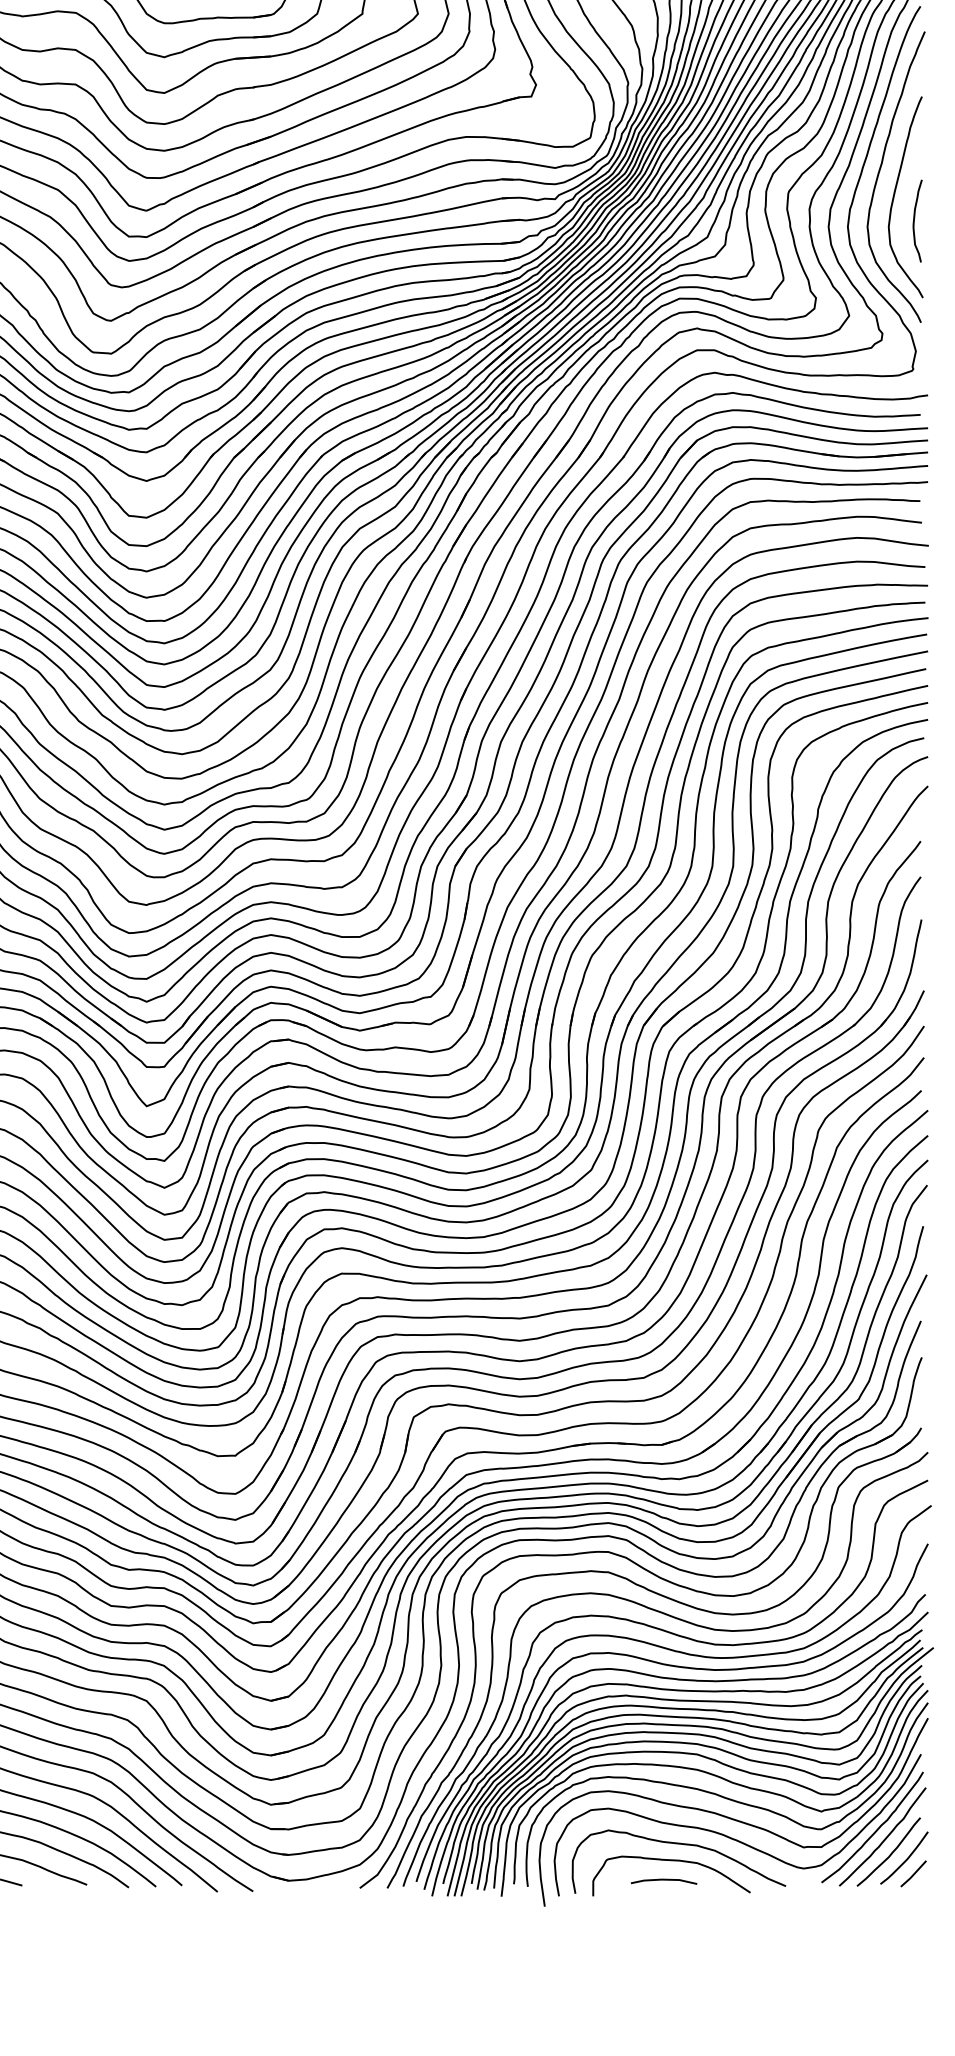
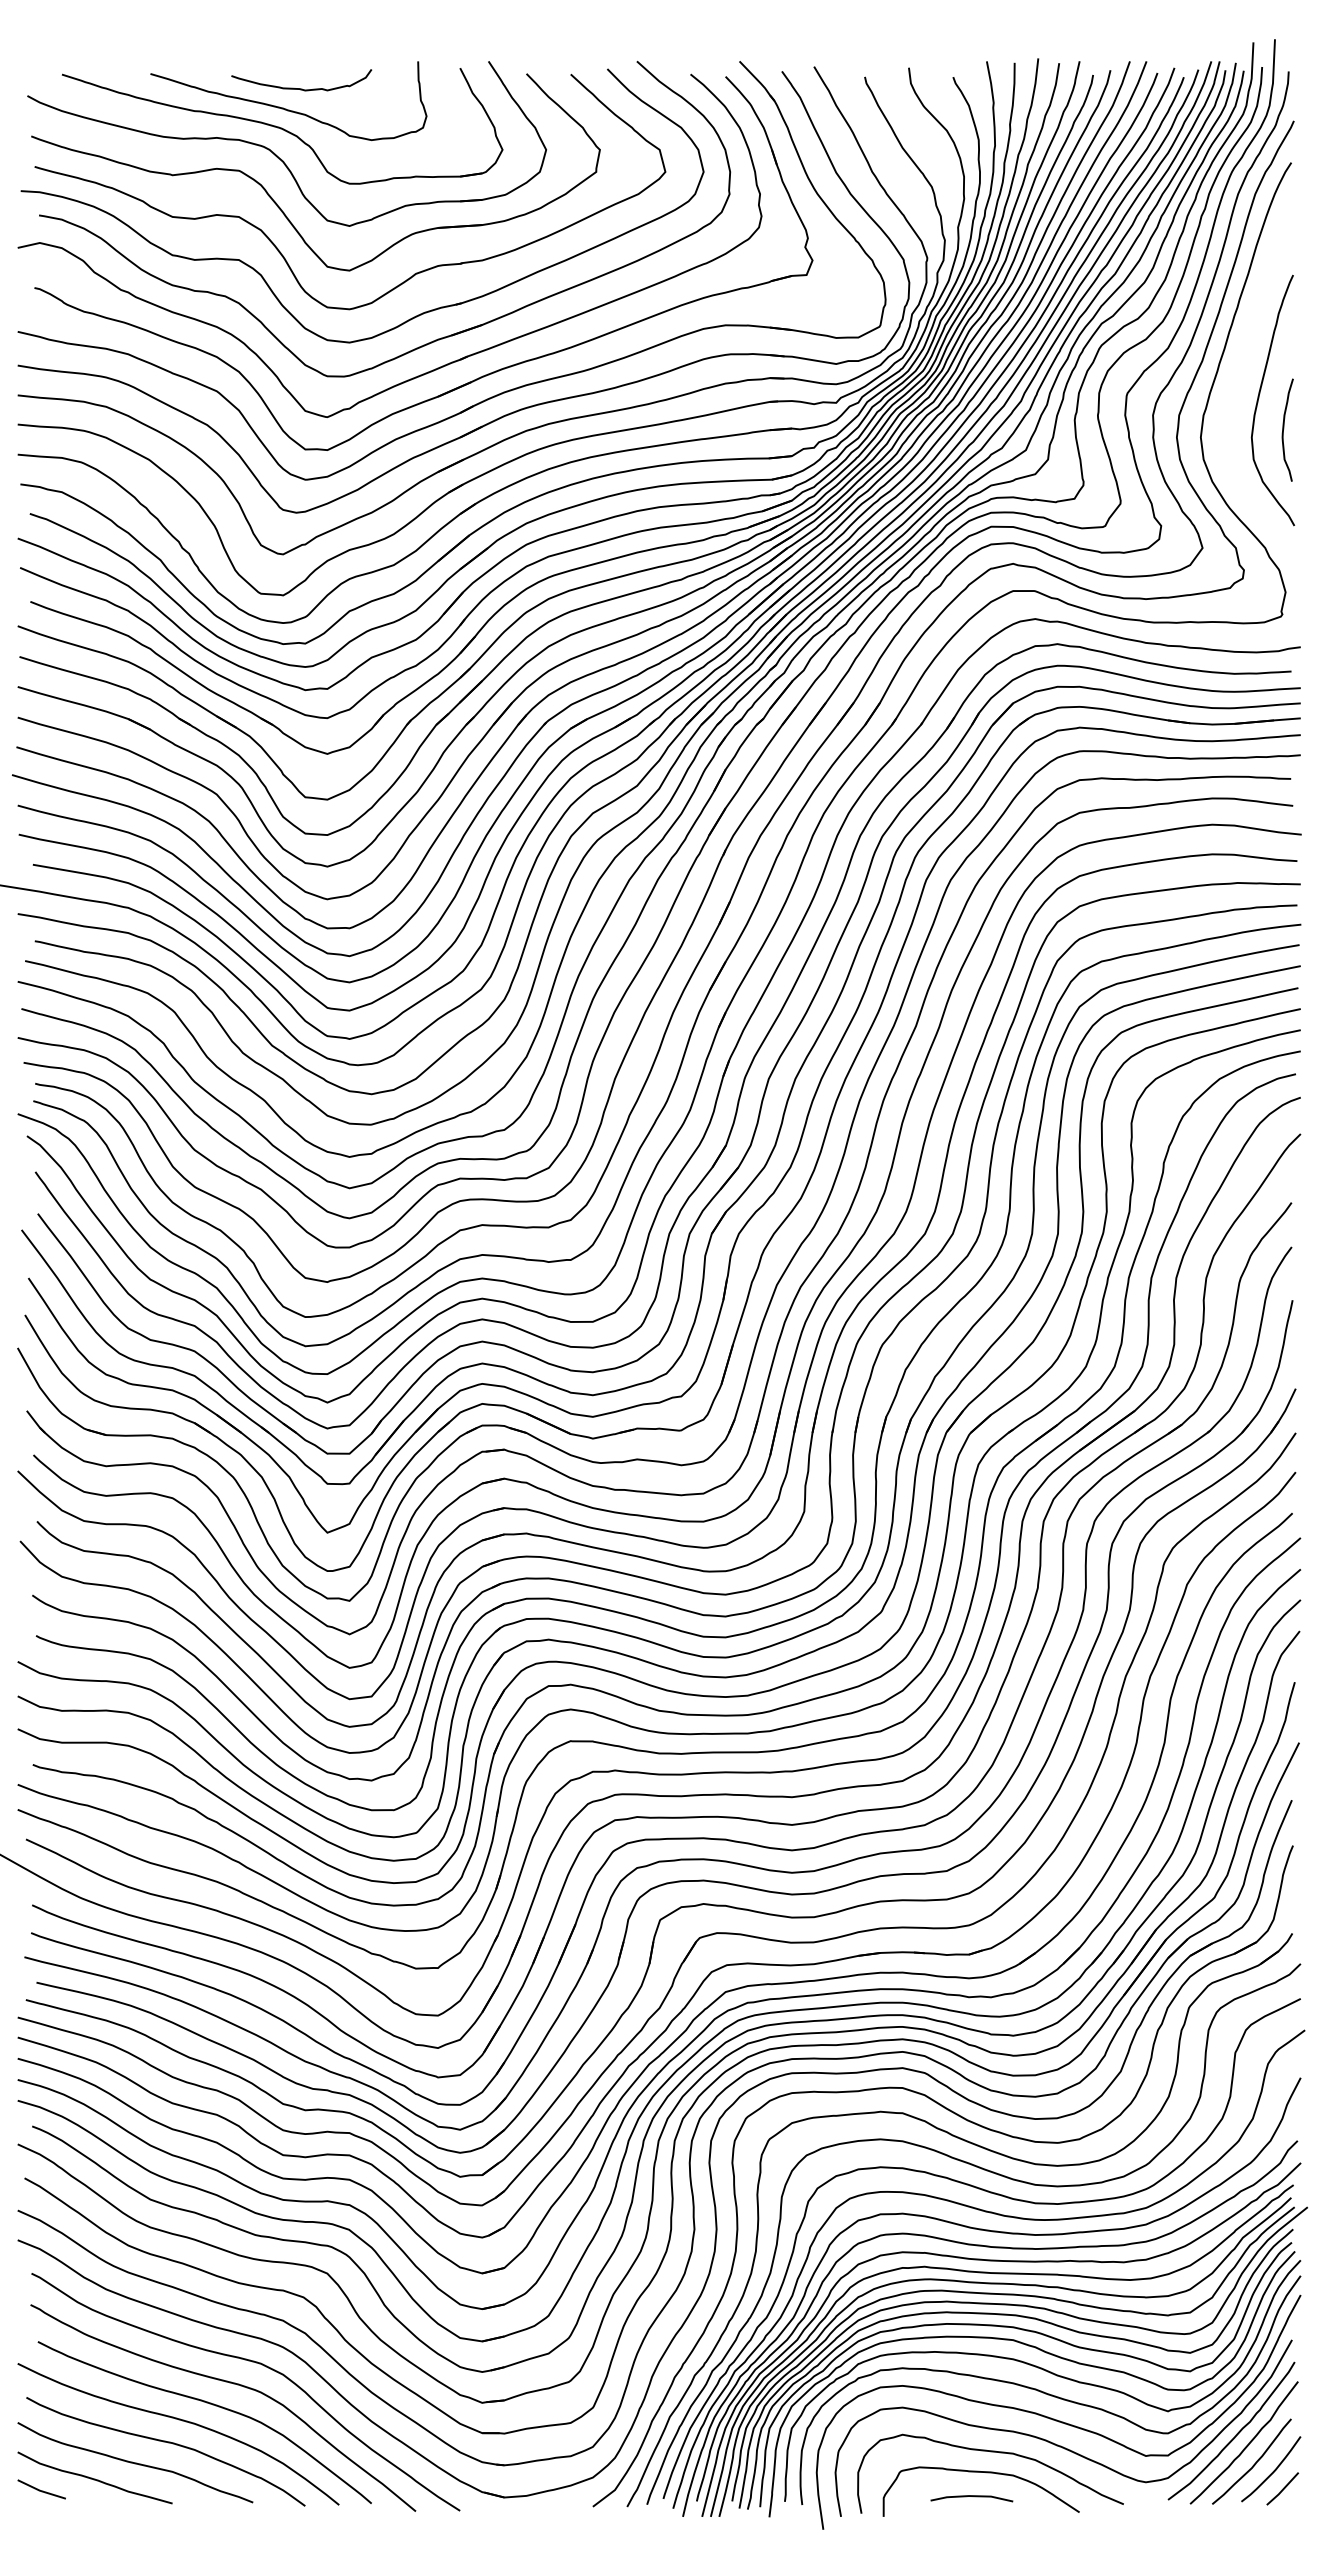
curve: (880, 170) -> (1241, 367), removed

